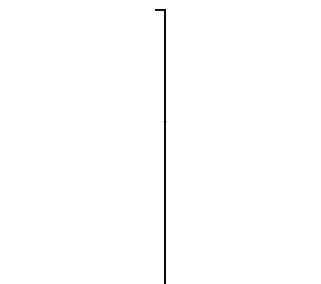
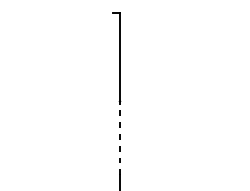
line: (164, 168) -> (119, 138), solid -> dashed

